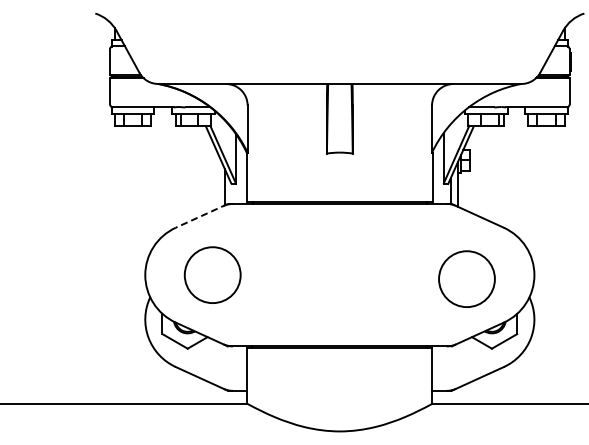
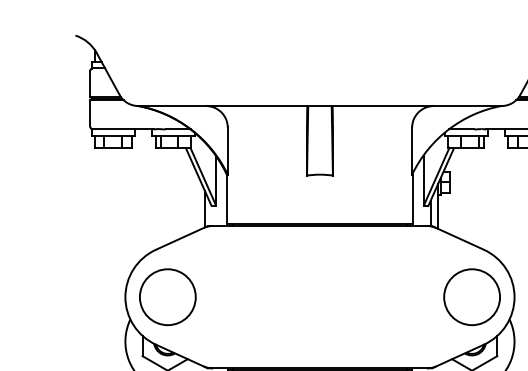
line: (201, 216) -> (181, 238), dashed -> solid
circle: (212, 274) -> (167, 296), moved
circle: (466, 278) -> (471, 296), moved

